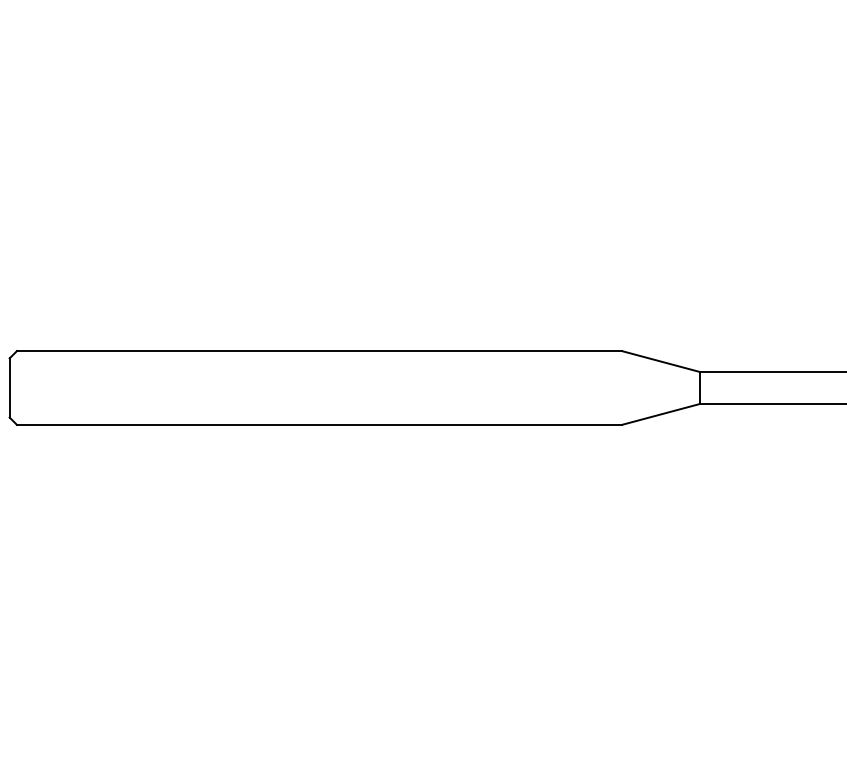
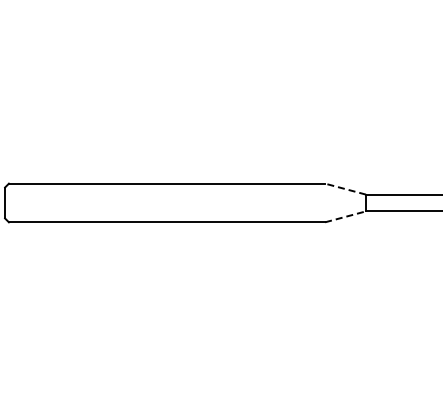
line: (660, 362) -> (345, 189), solid -> dashed
line: (662, 413) -> (346, 216), solid -> dashed

